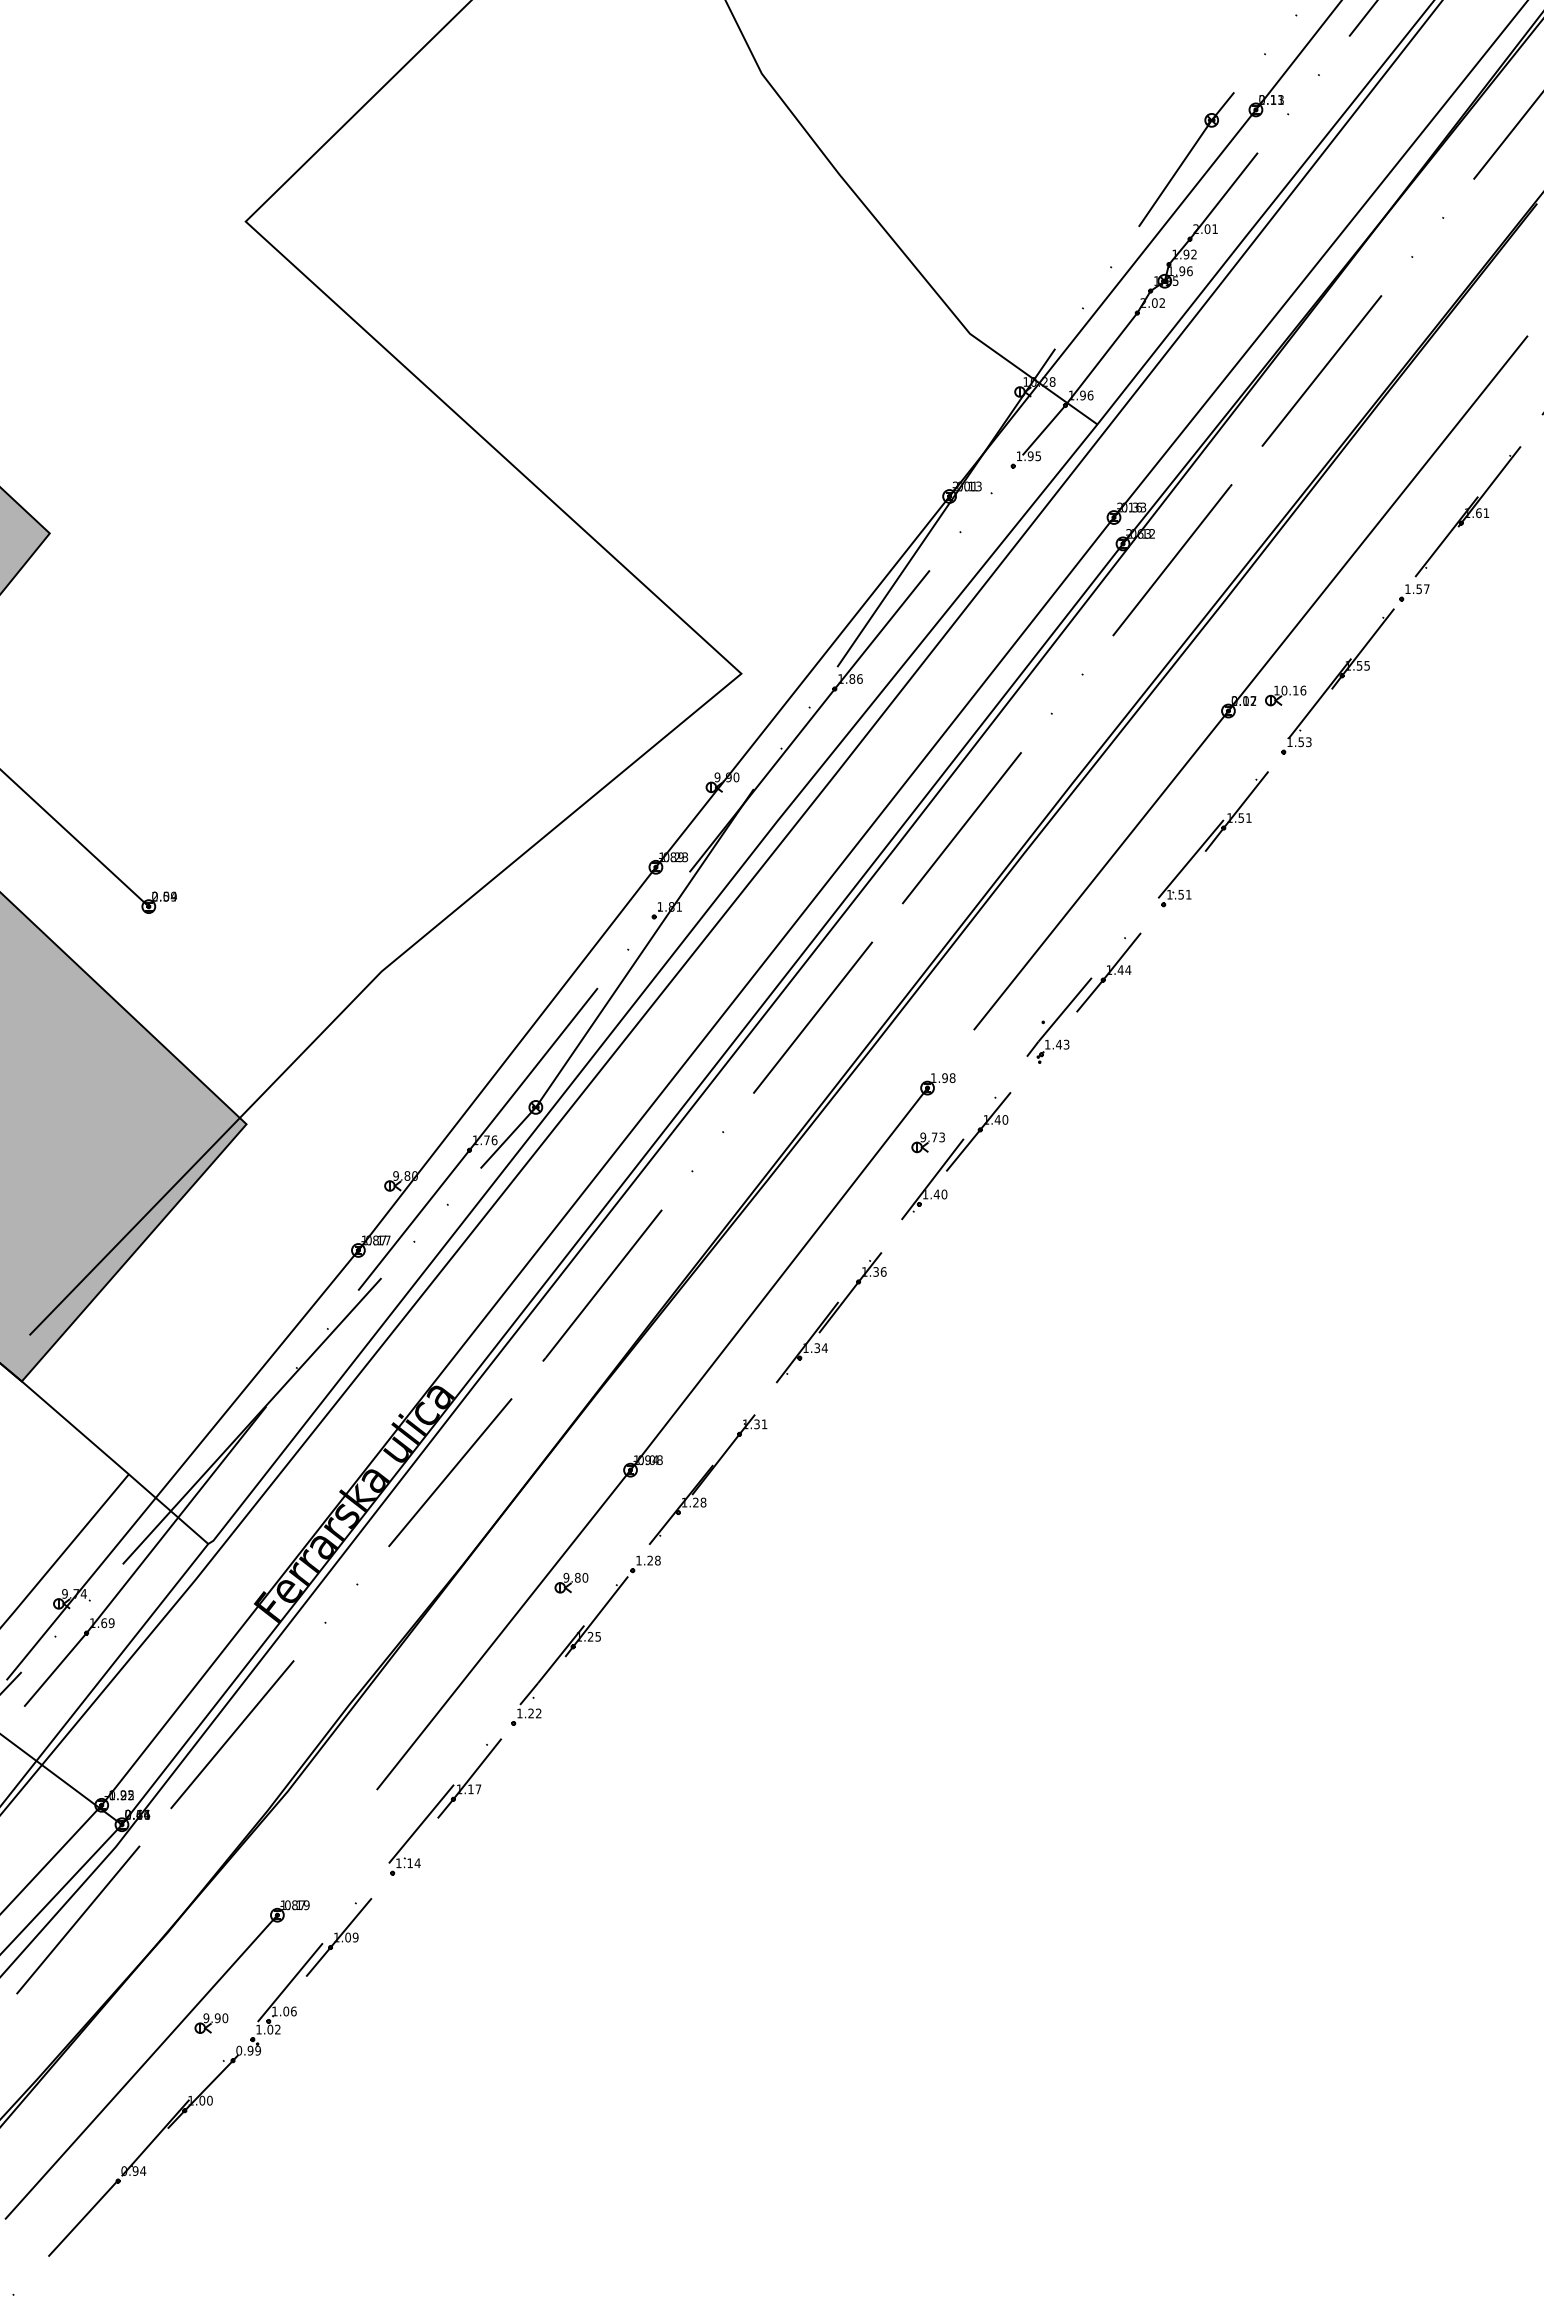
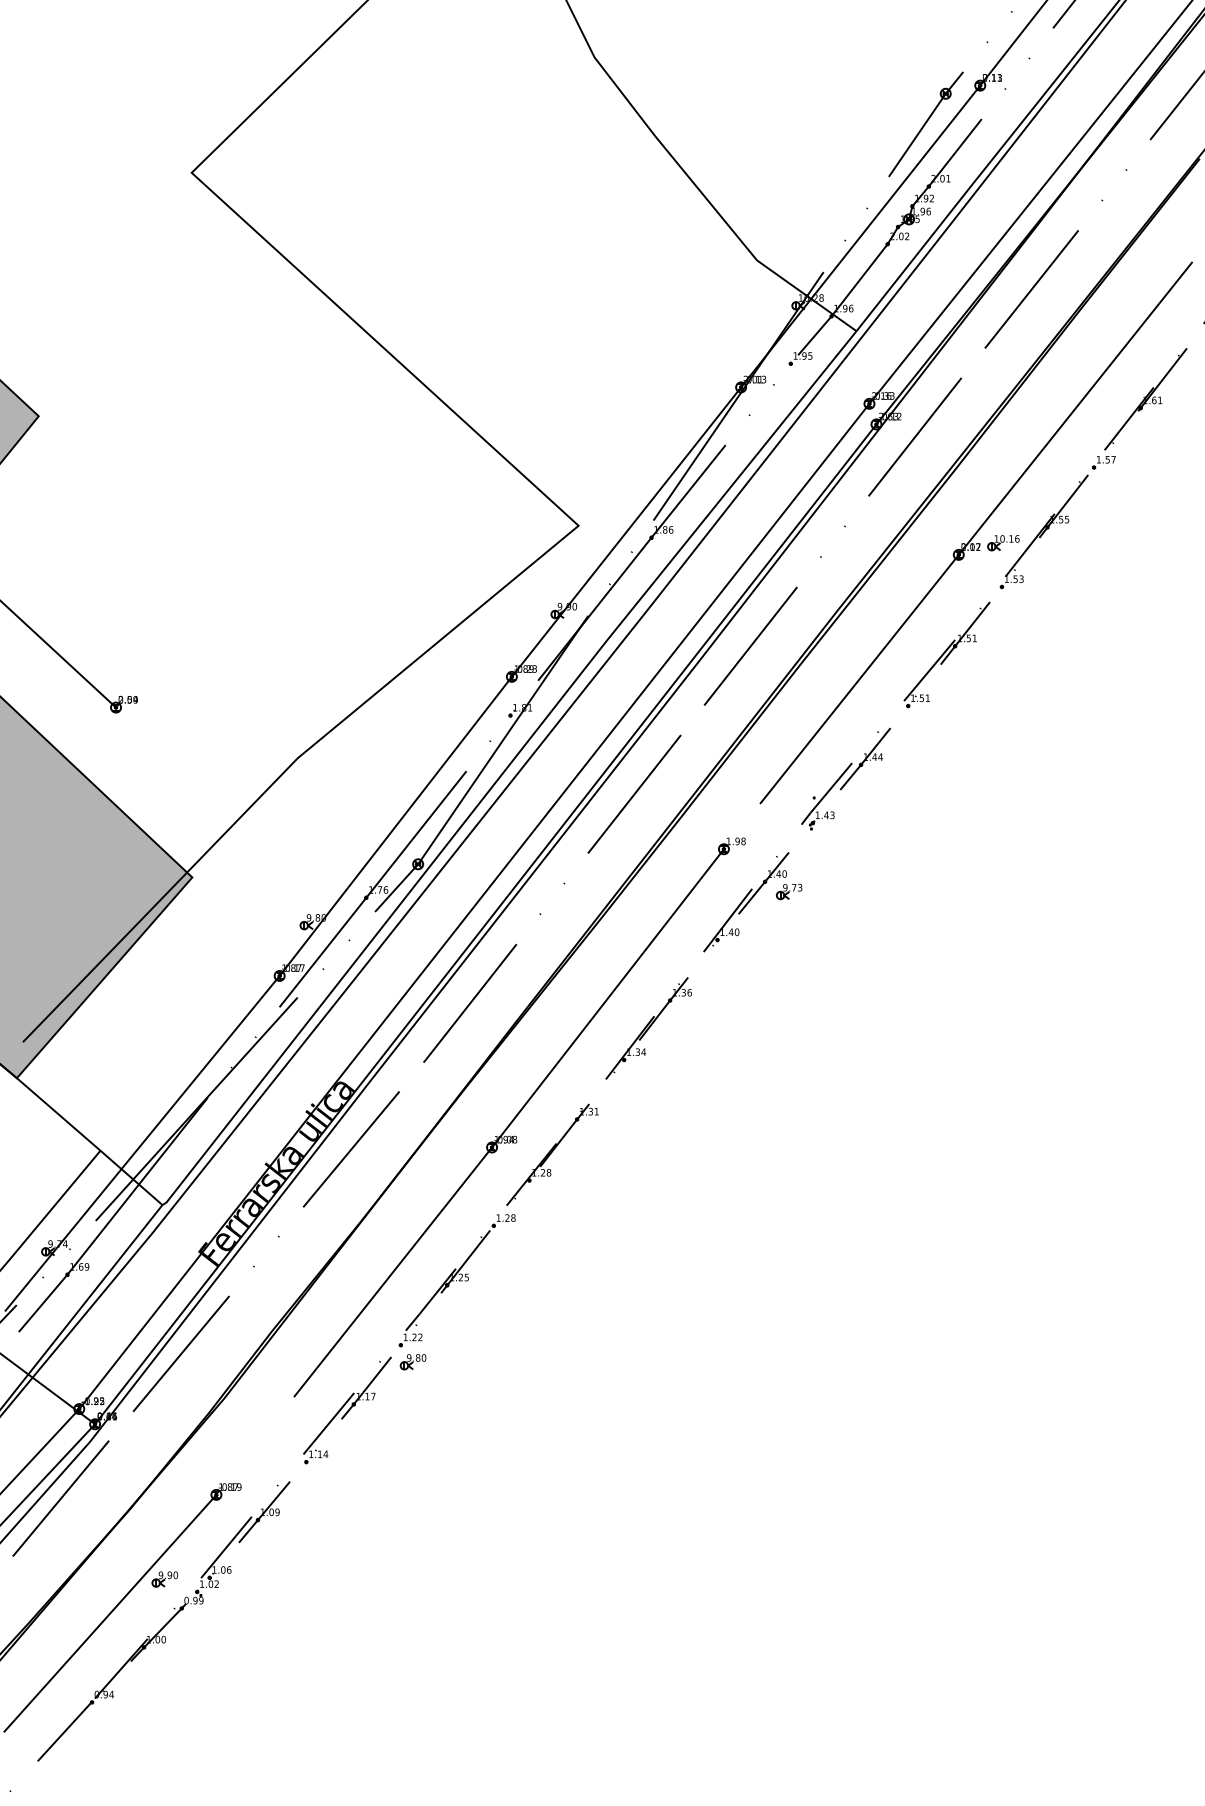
part: (927, 1142) -> (788, 891), moved
part: (571, 1583) -> (413, 1362), moved

